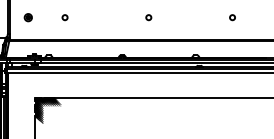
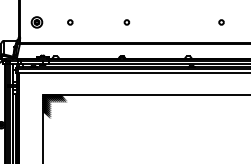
part: (28, 17) -> (37, 22), size x1.6
circle: (148, 17) -> (126, 22), moved

